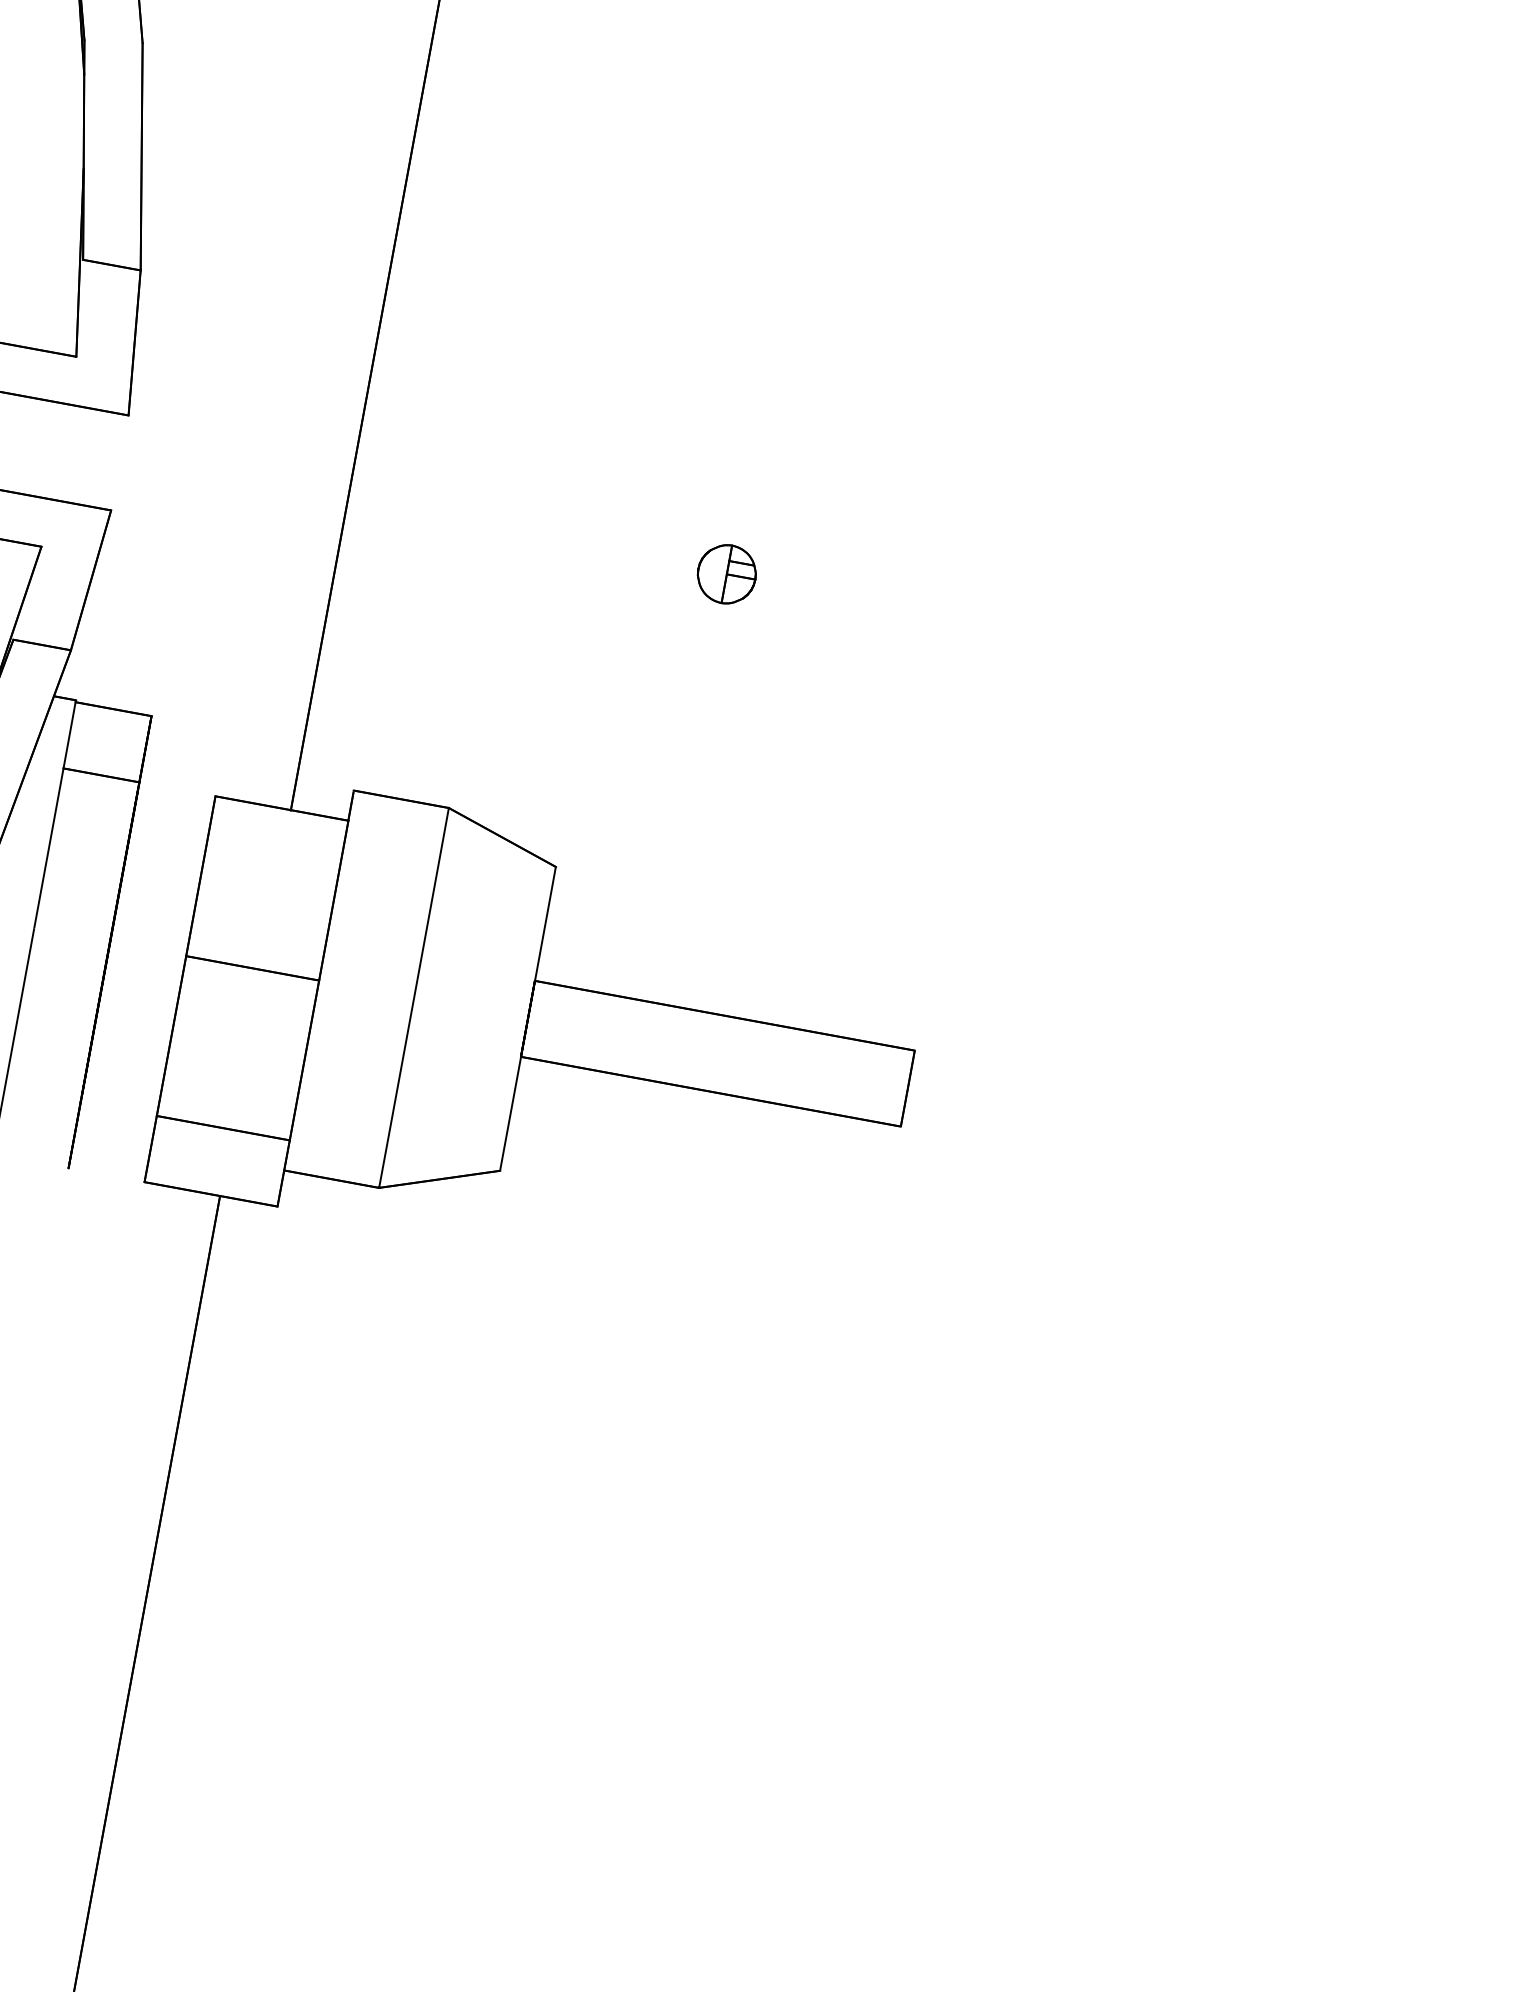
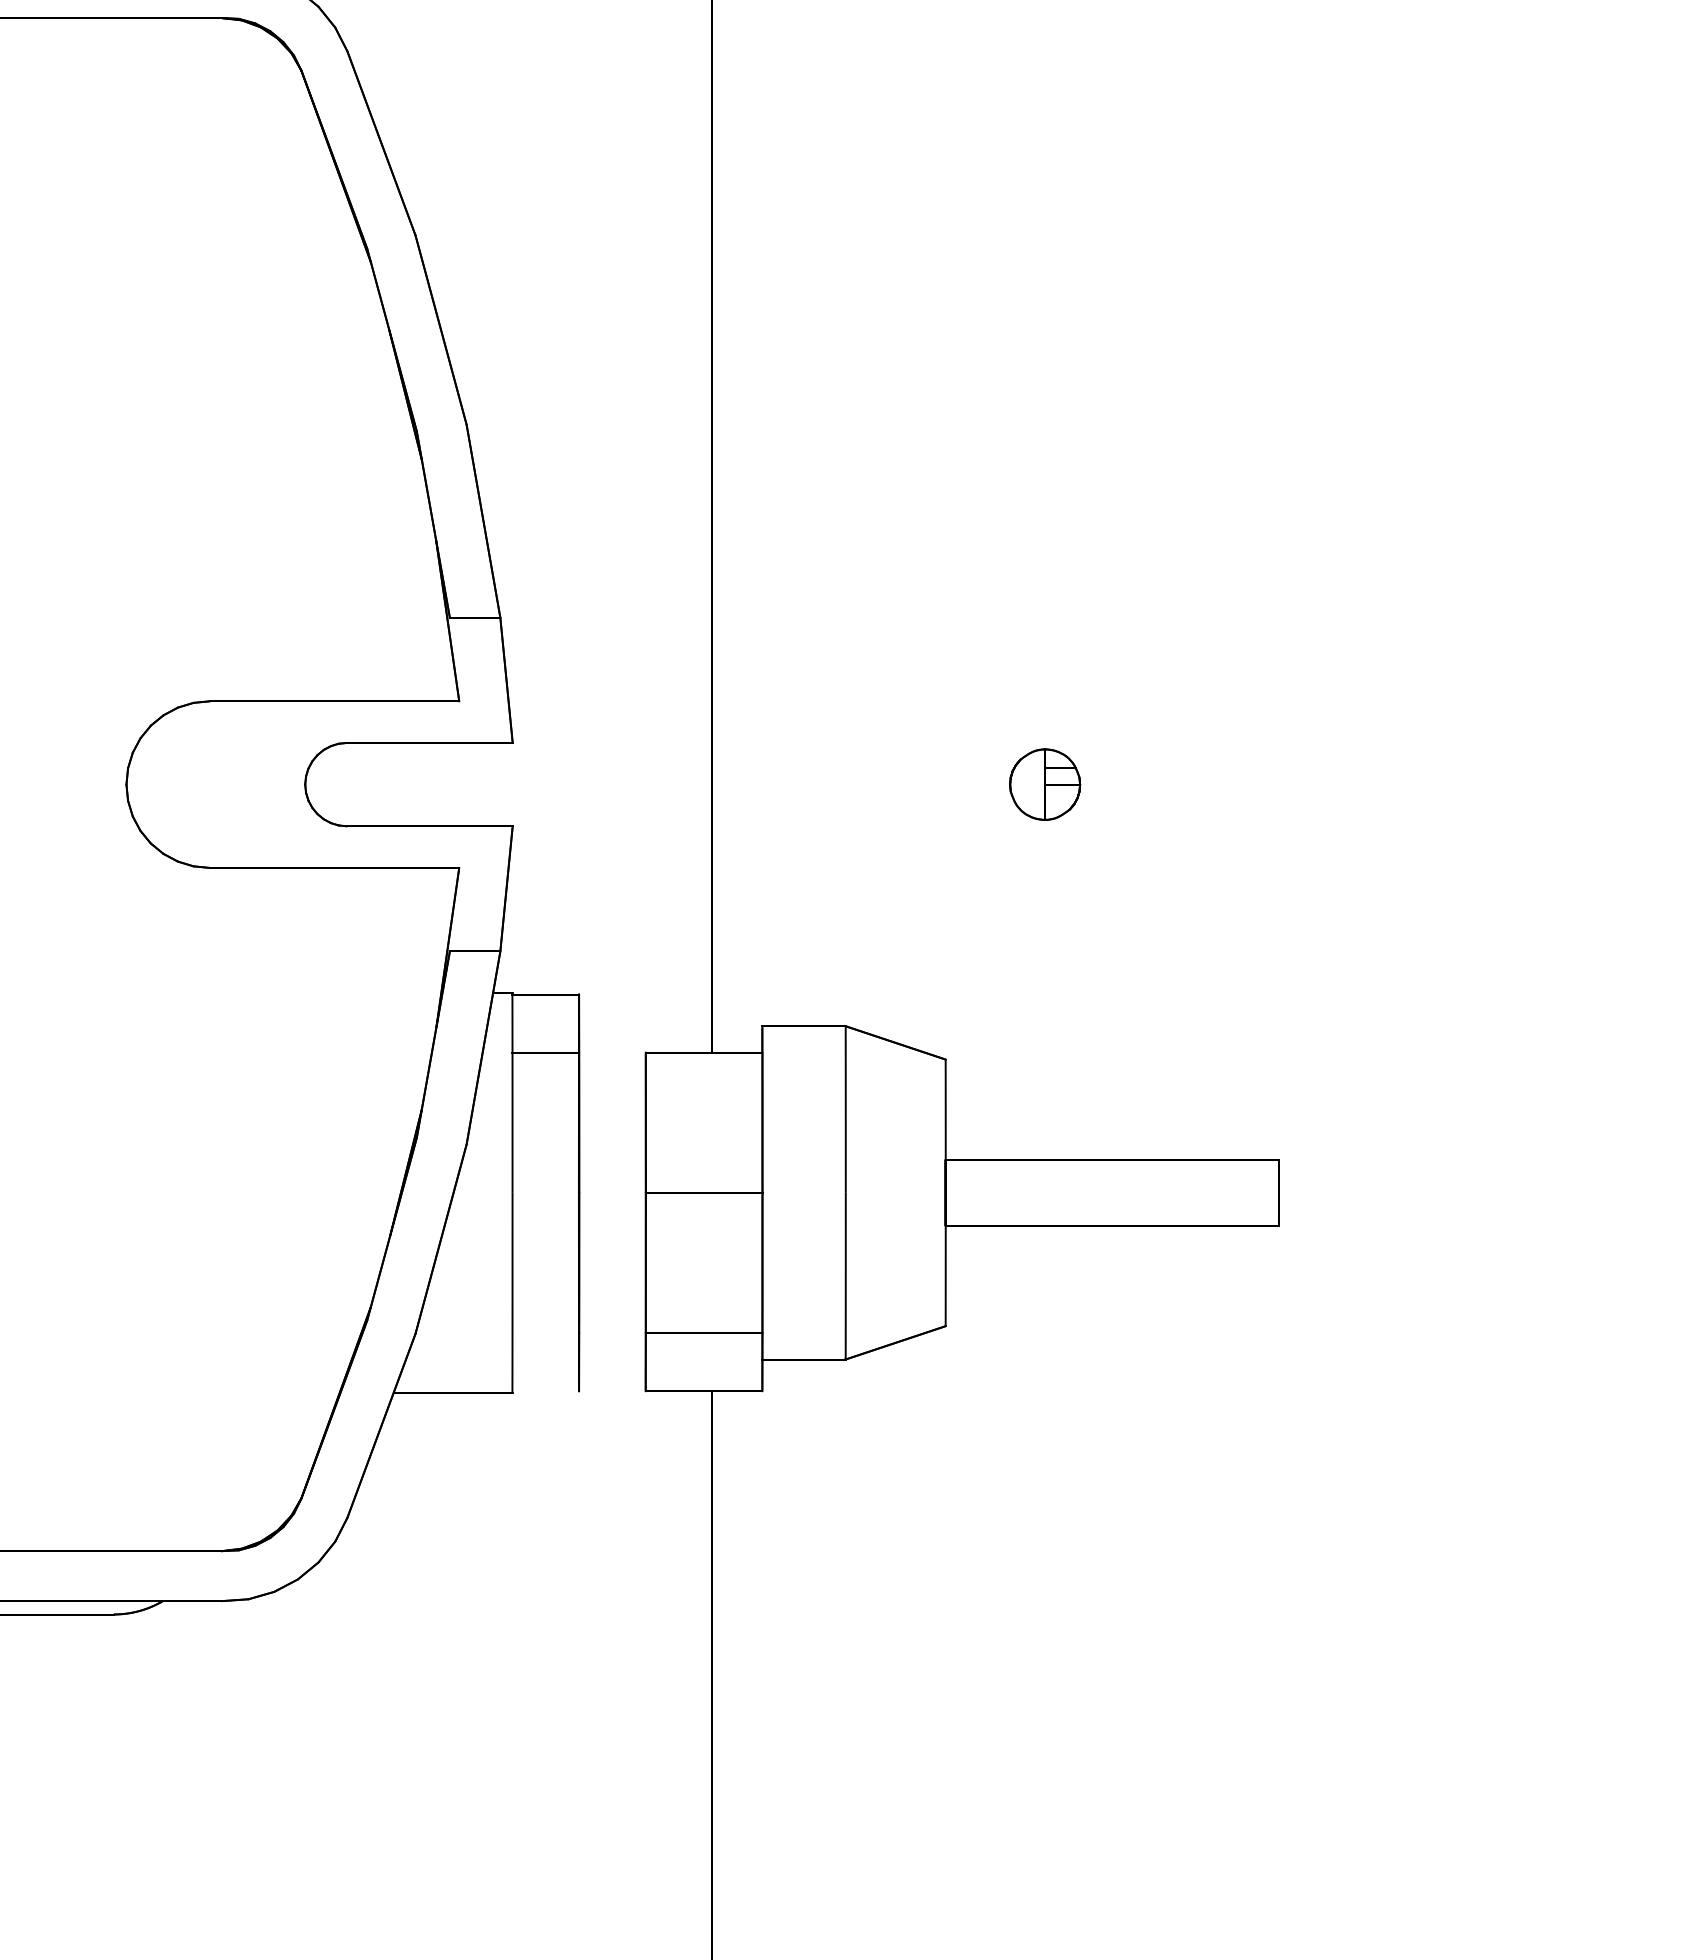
part: (727, 574) -> (1045, 784), size x1.4

